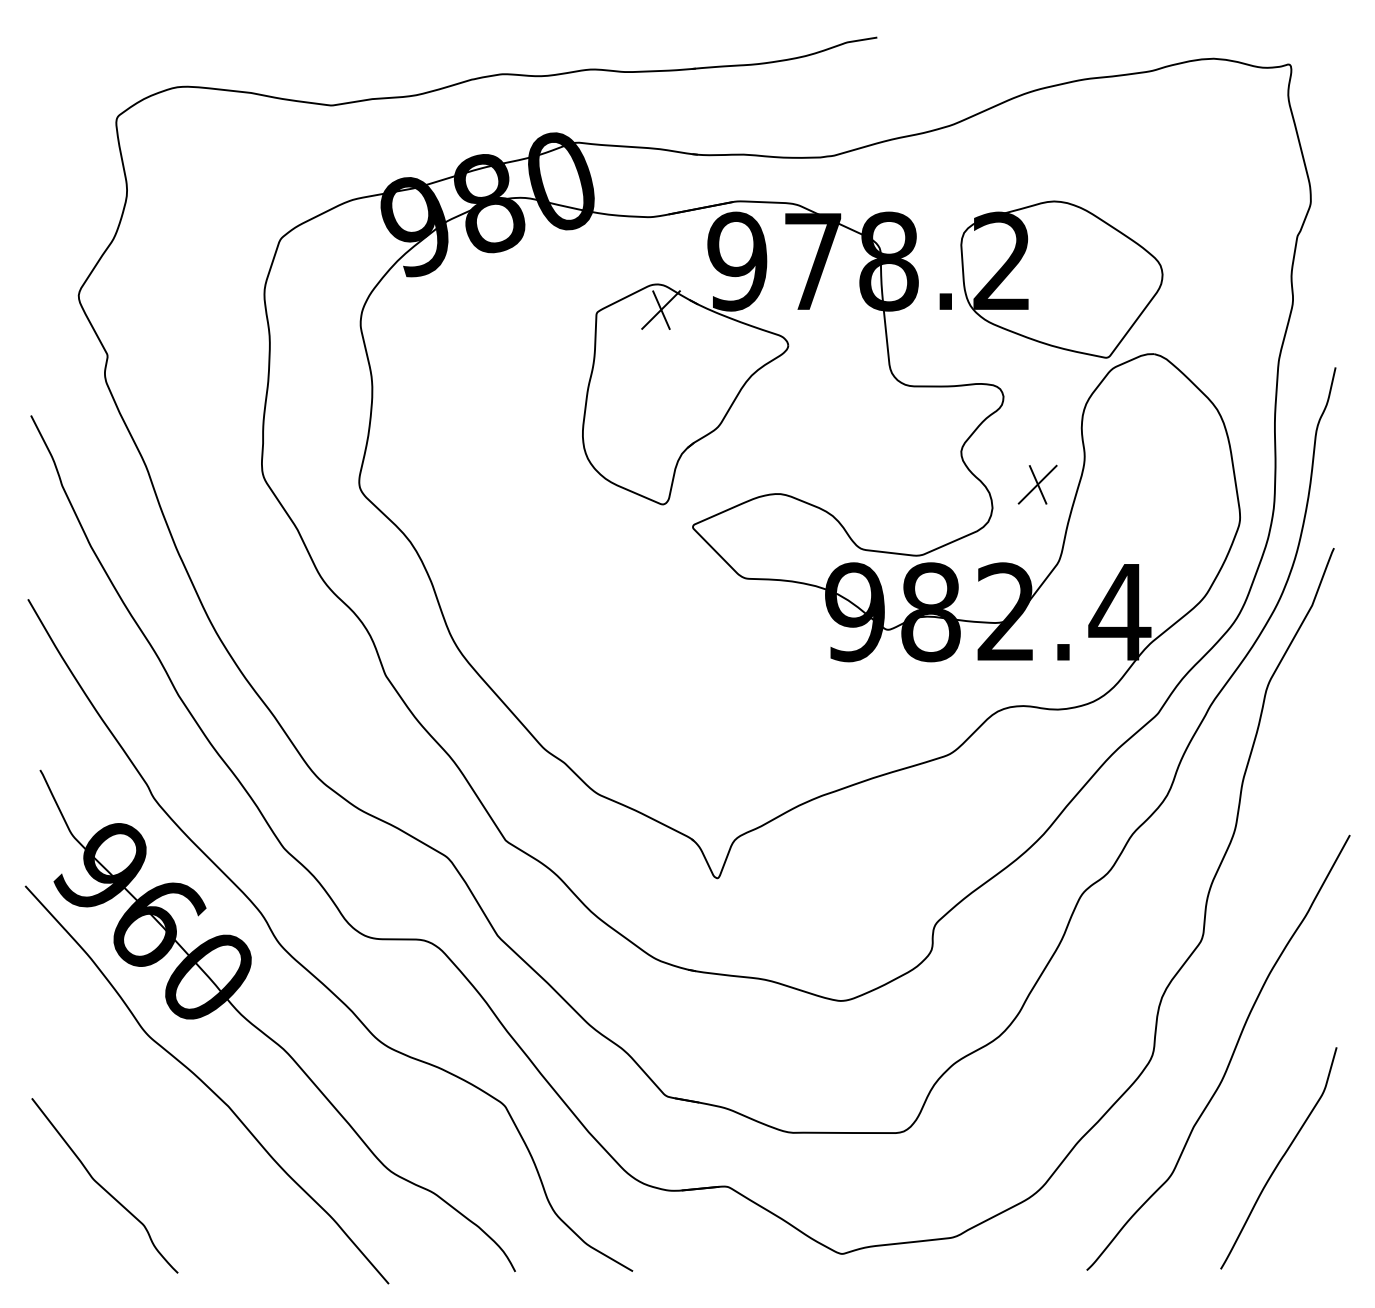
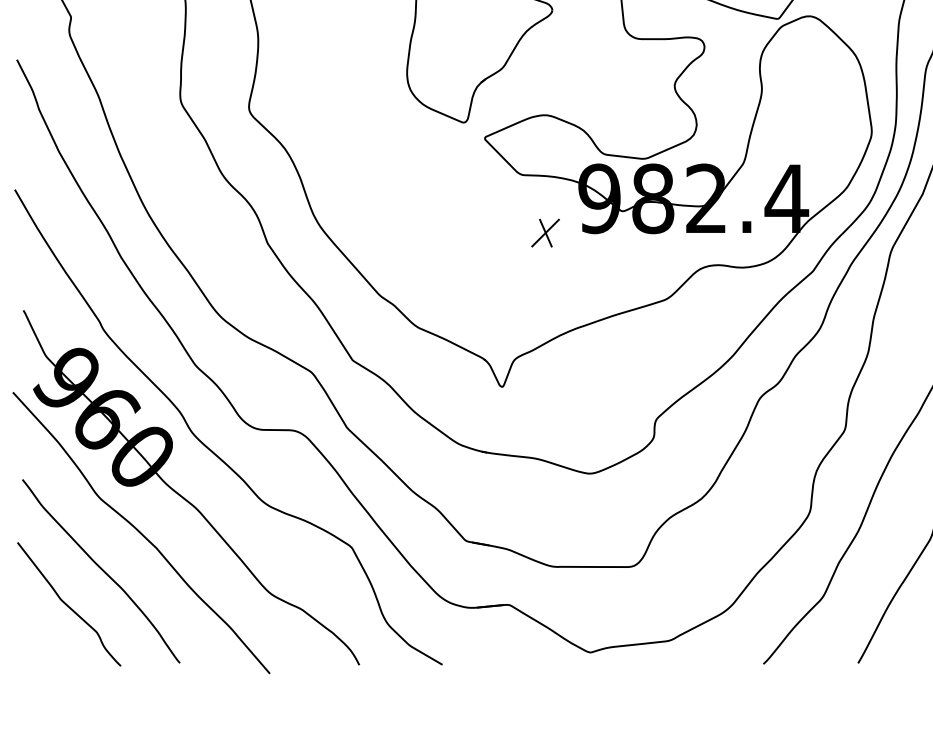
part: (1037, 484) -> (545, 232), moved
curve: (151, 1137) -> (102, 570), added

